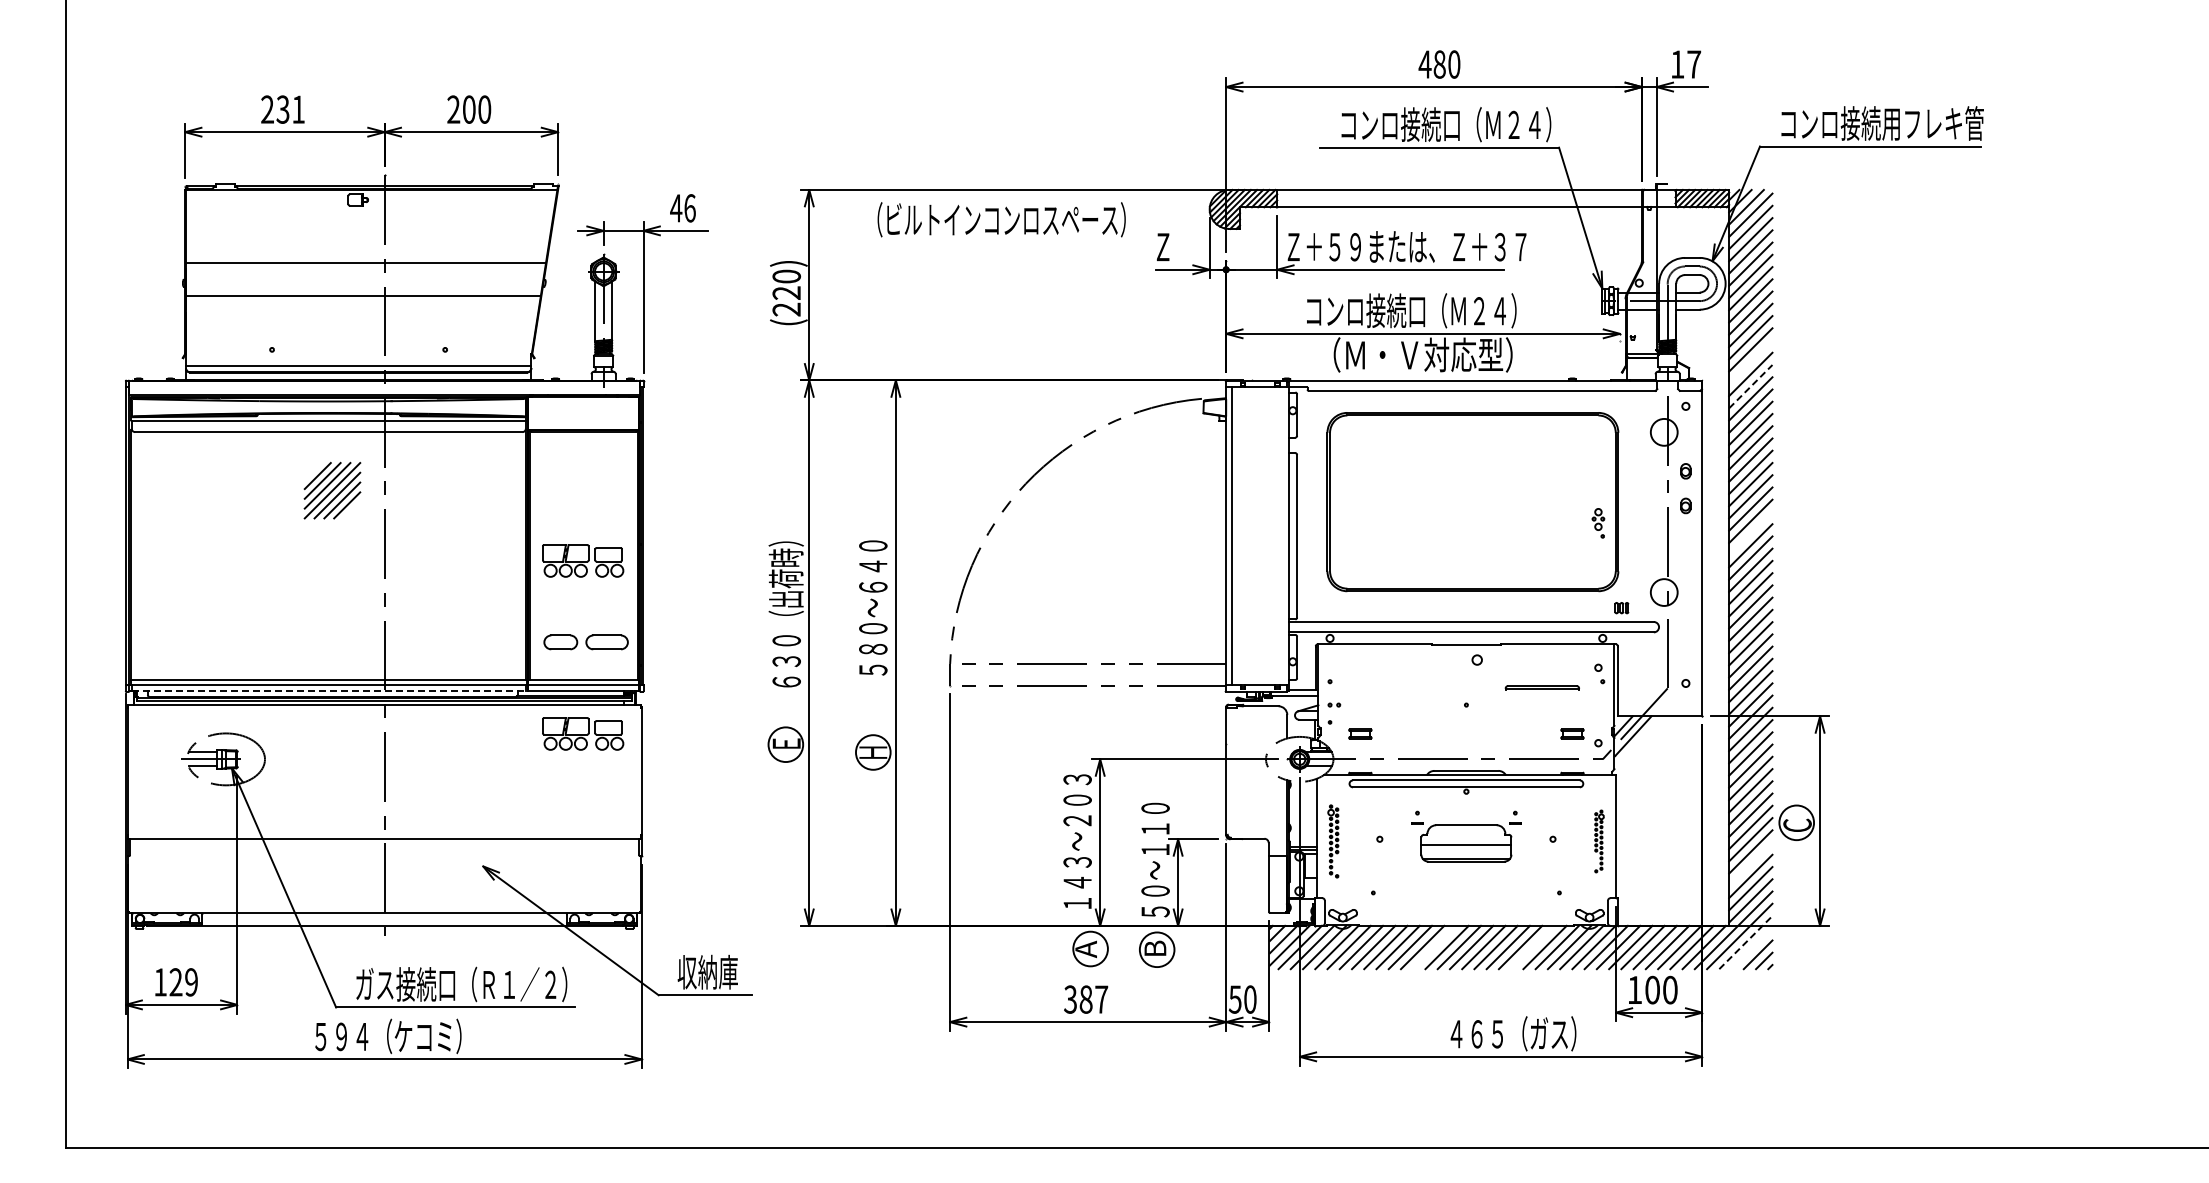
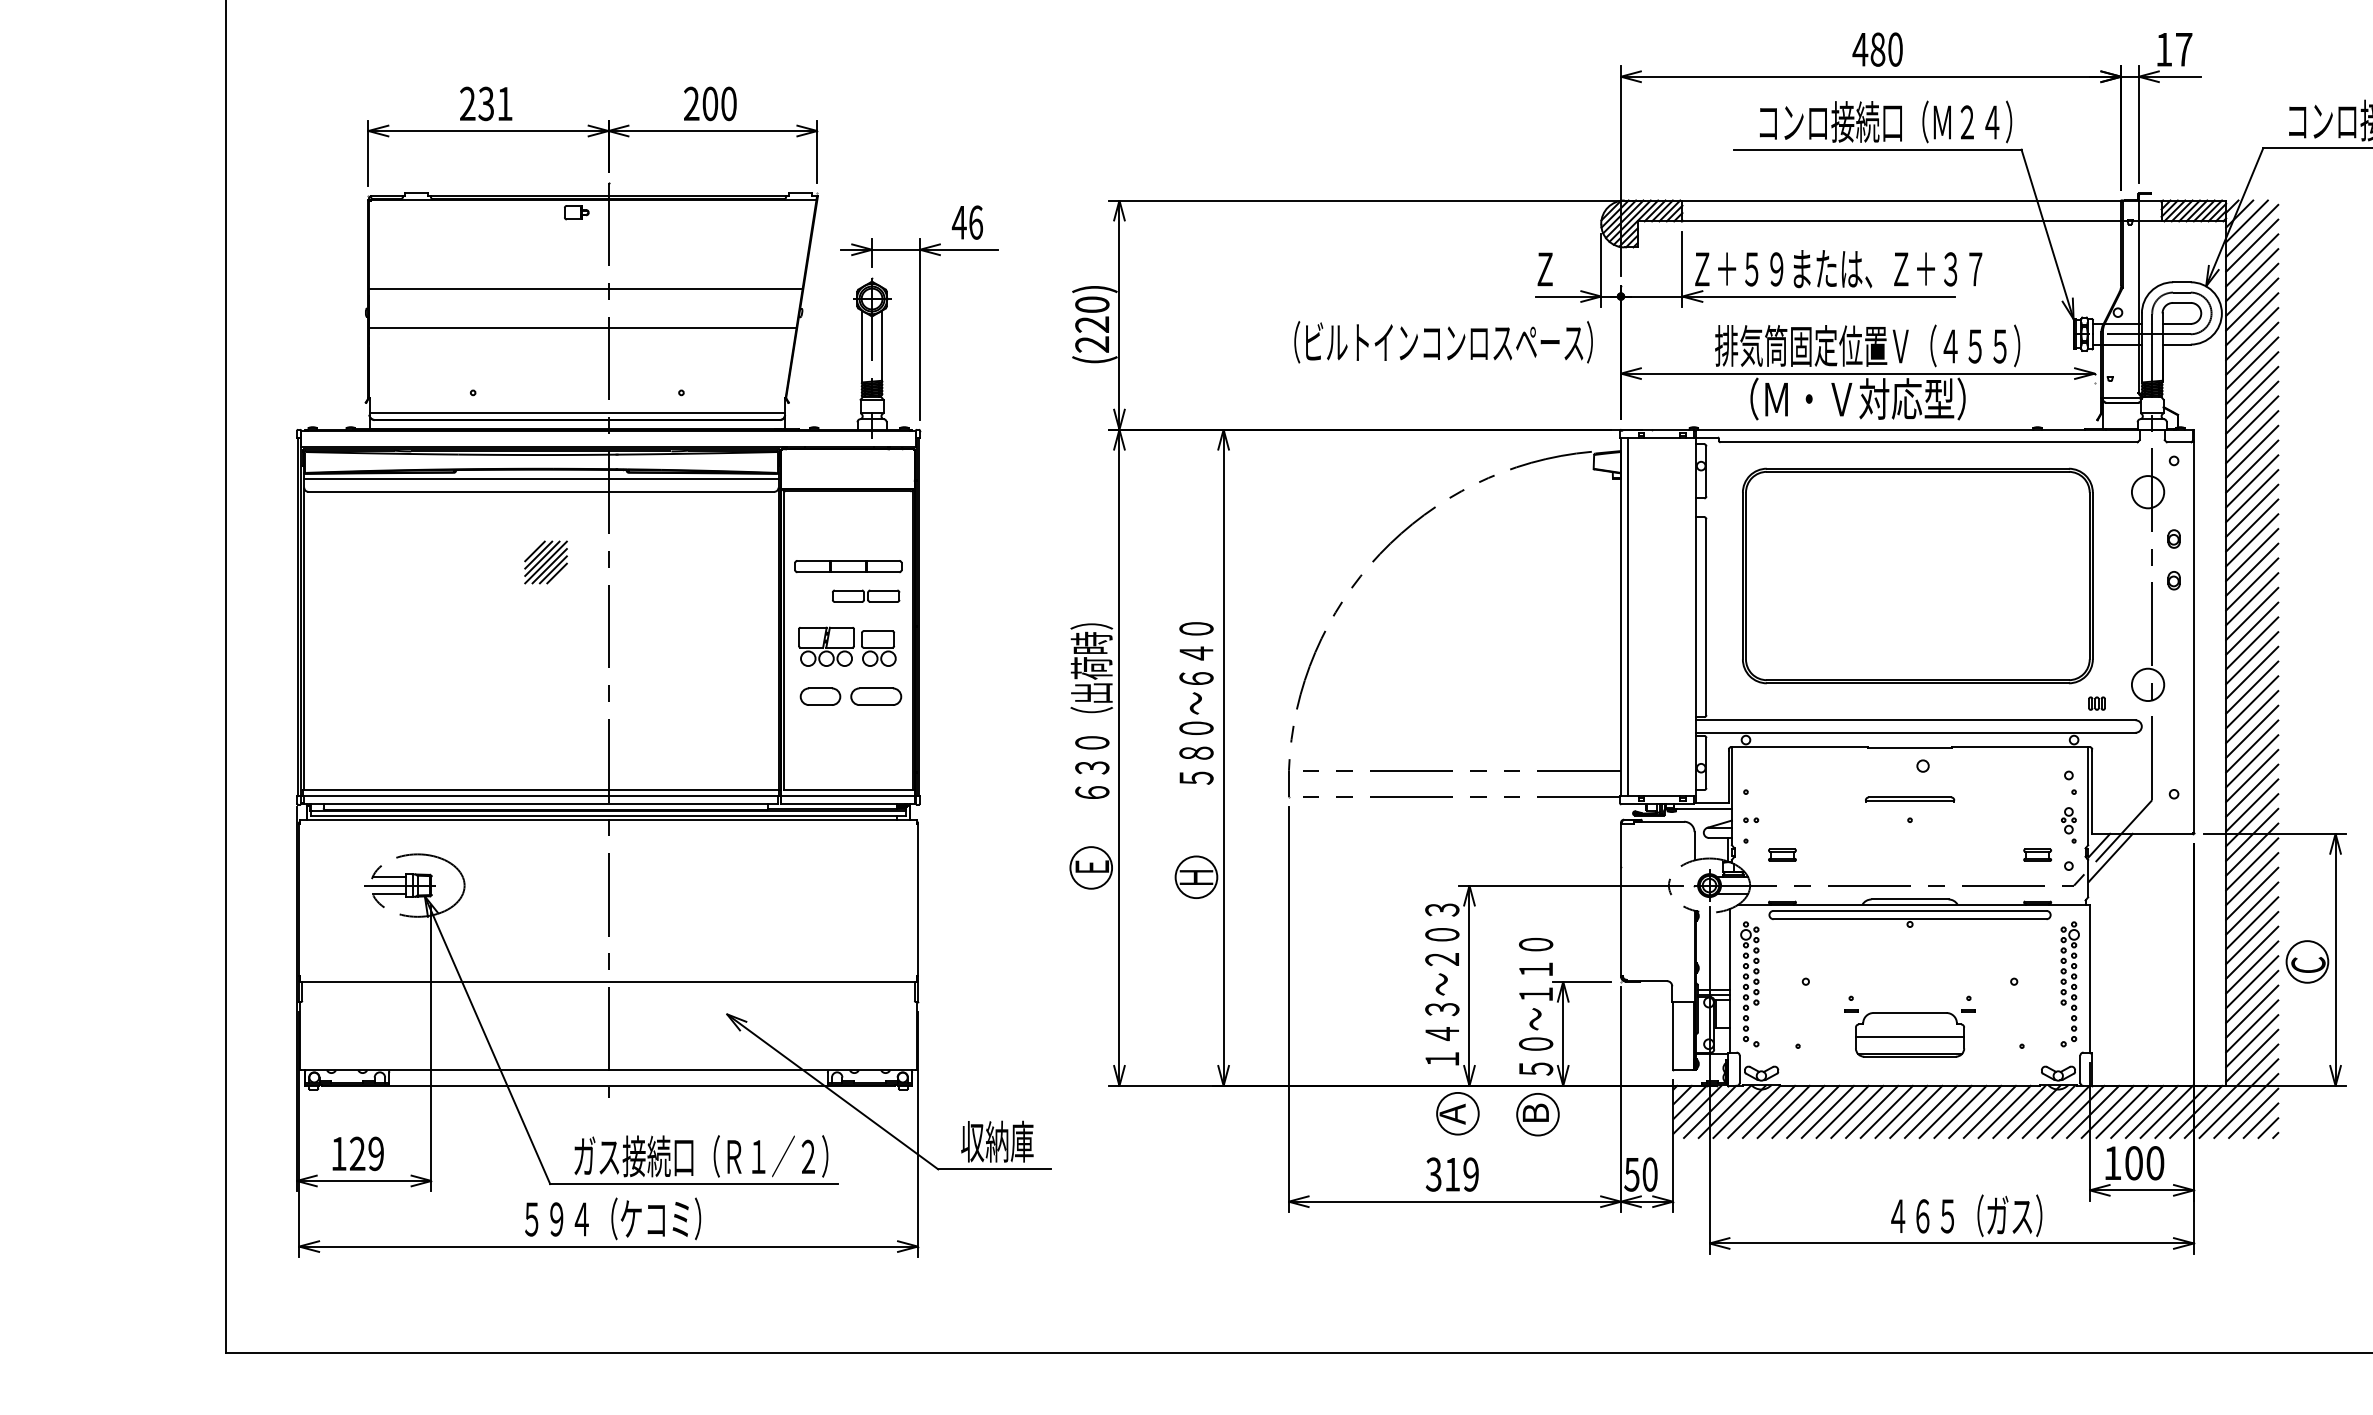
text: (1001, 219) -> (1443, 341), moved
text: (1430, 310) -> (1866, 345), コンロ接続口（Ｍ２４） -> 排気筒固定位置Ｖ（４５５）
line: (1750, 361) -> (2251, 406), added
line: (1750, 386) -> (2251, 436), dashed -> solid
part: (332, 490) -> (545, 562), size x0.62
part: (583, 493) -> (847, 565), added
part: (598, 518) -> (865, 595), added
part: (1598, 523) -> (2068, 825), moved
line: (1750, 533) -> (2251, 613), added
part: (585, 642) -> (850, 696), moved
part: (1541, 687) -> (1908, 799), moved
line: (328, 691) -> (541, 803), dashed -> solid
part: (583, 733) -> (847, 854), removed
part: (1466, 836) -> (1910, 1026), moved
part: (1333, 841) -> (1750, 984), size x1.43
part: (1599, 841) -> (2070, 984), size x1.67
line: (1750, 863) -> (2251, 1010), added
line: (1745, 942) -> (2245, 1105), dashed -> solid
line: (1434, 947) -> (1871, 1111), added
line: (1532, 947) -> (1989, 1111), added
line: (1751, 948) -> (2253, 1113), added
text: (1093, 999) -> (1461, 1174), 387 -> 319

